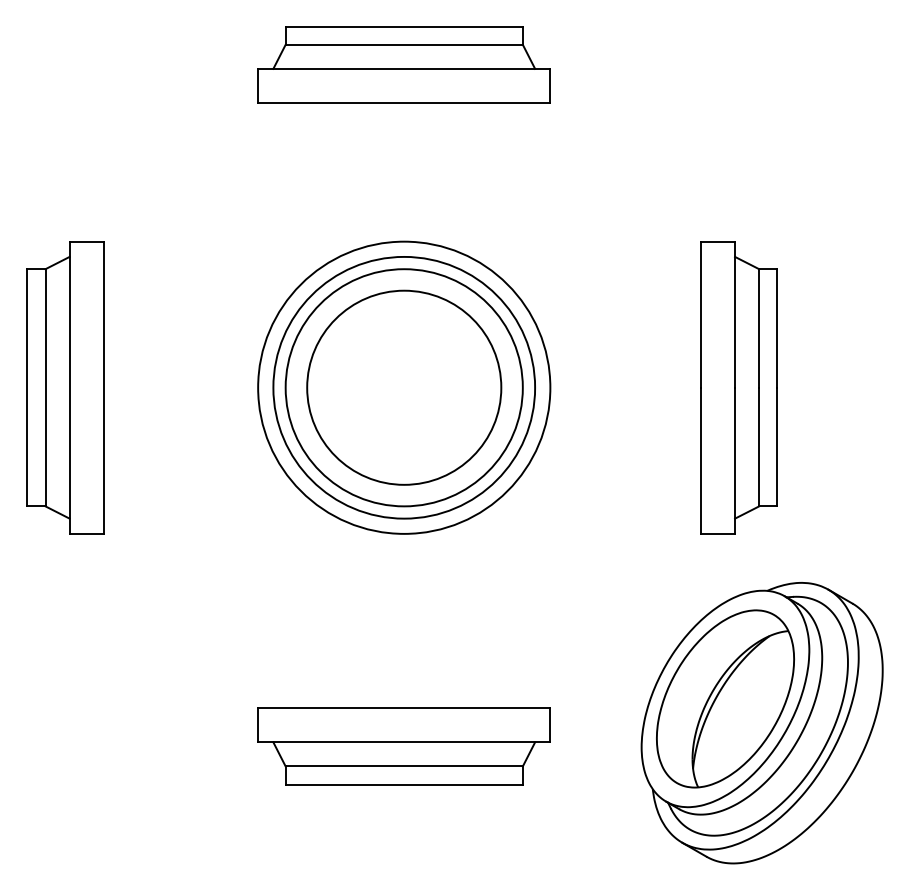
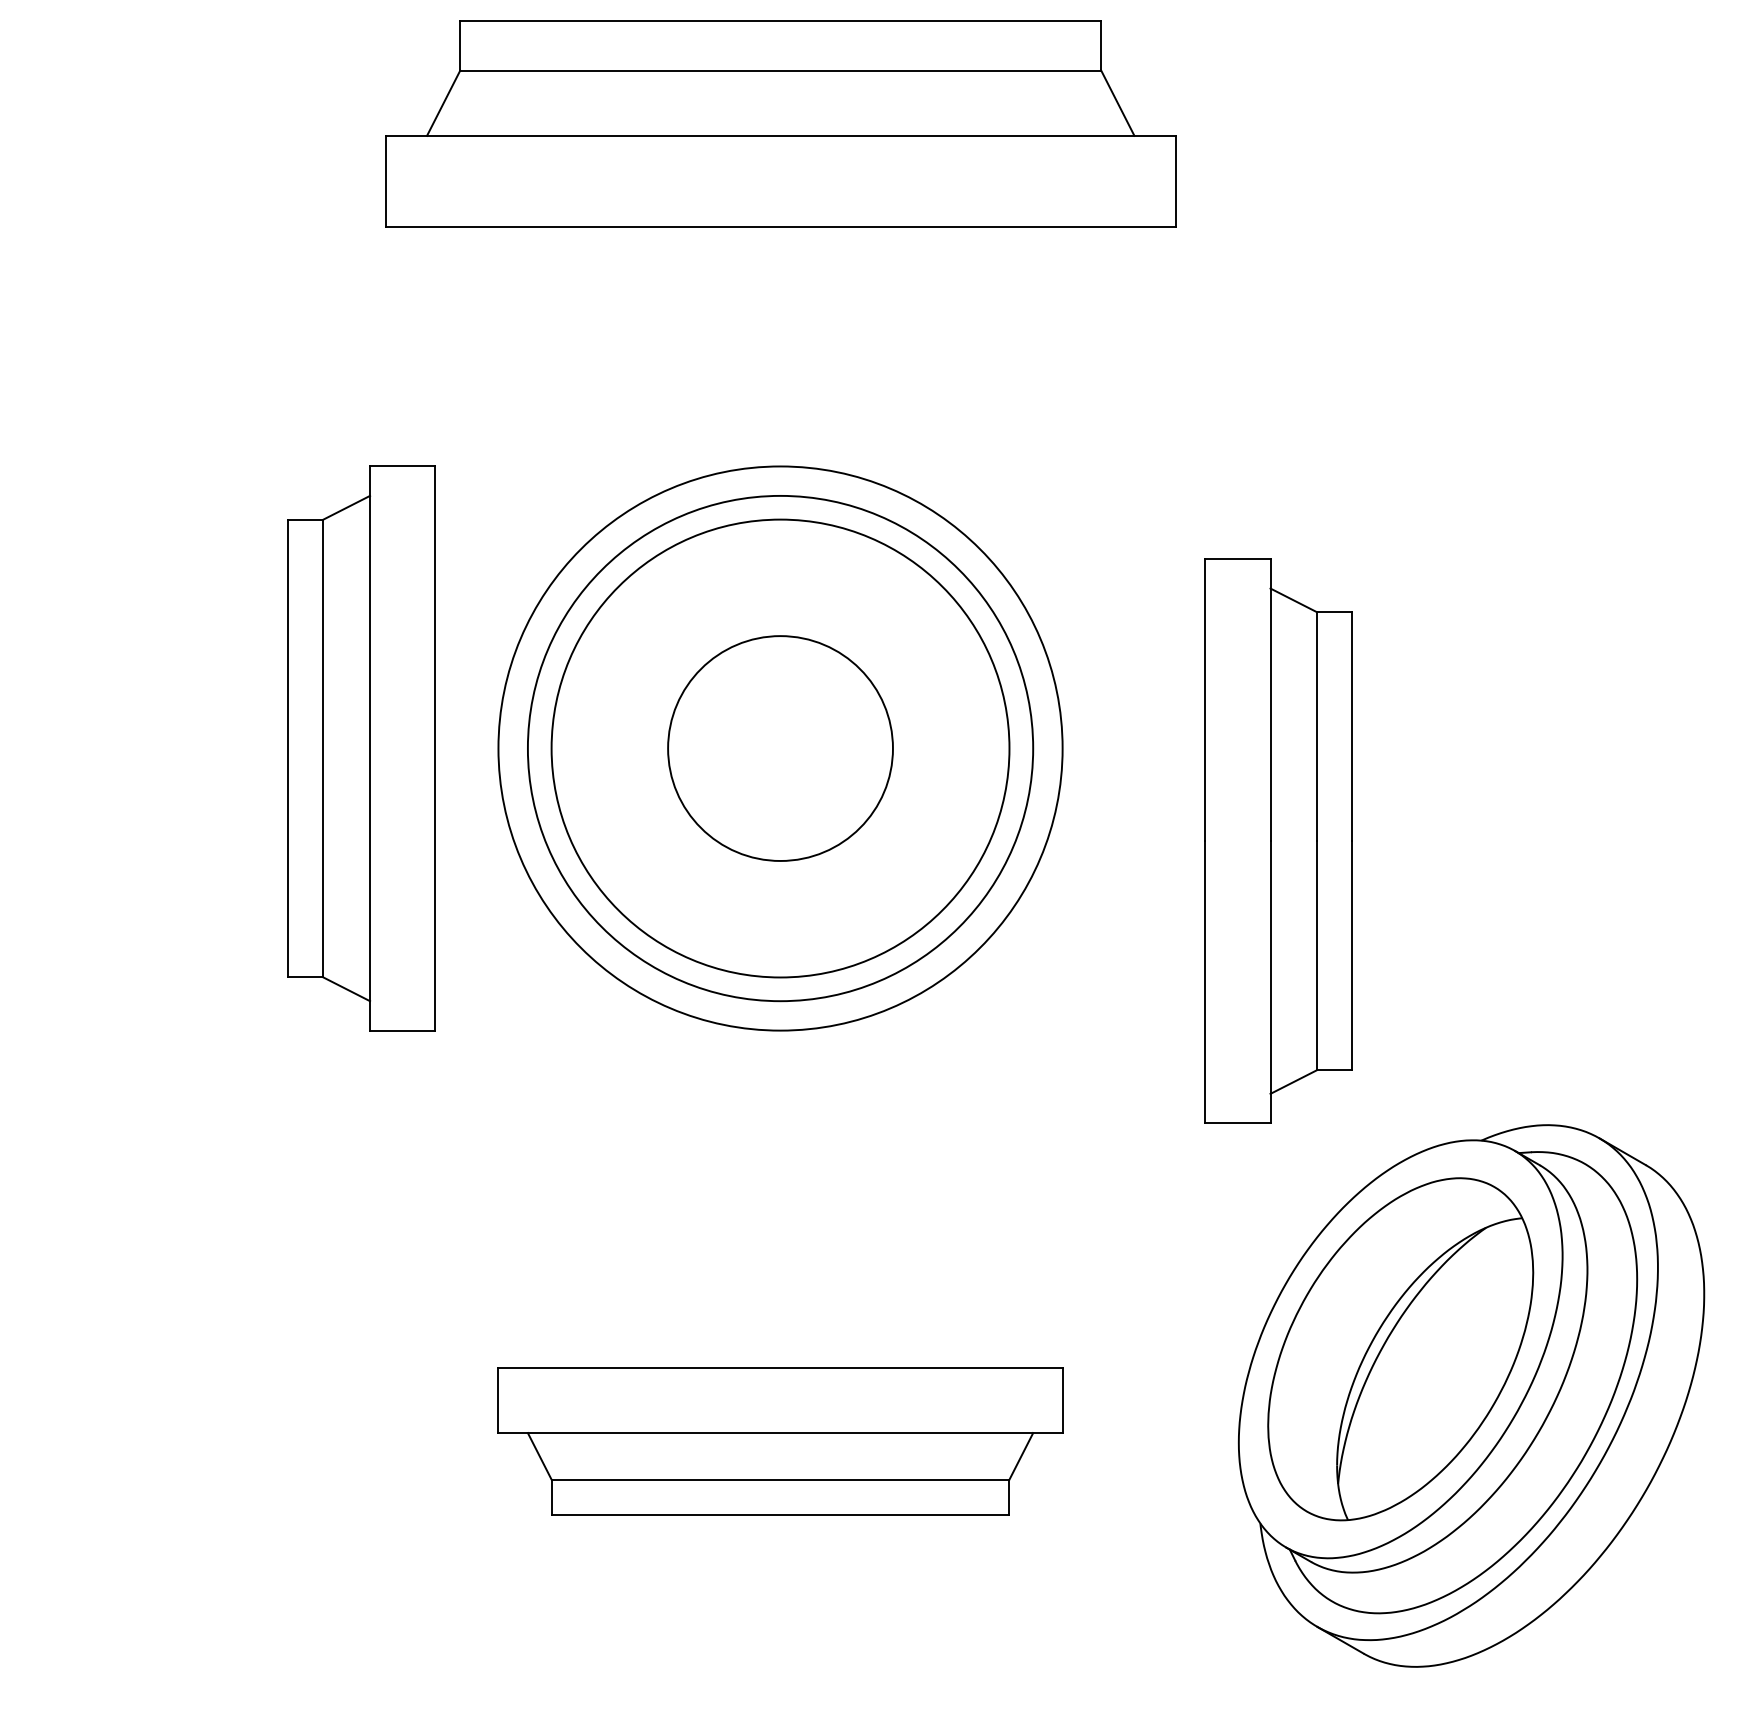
part: (403, 64) -> (779, 124), size x1.4
part: (65, 387) -> (362, 747), moved
circle: (404, 387) -> (781, 747), size x0.6
part: (738, 387) -> (1277, 840), moved

